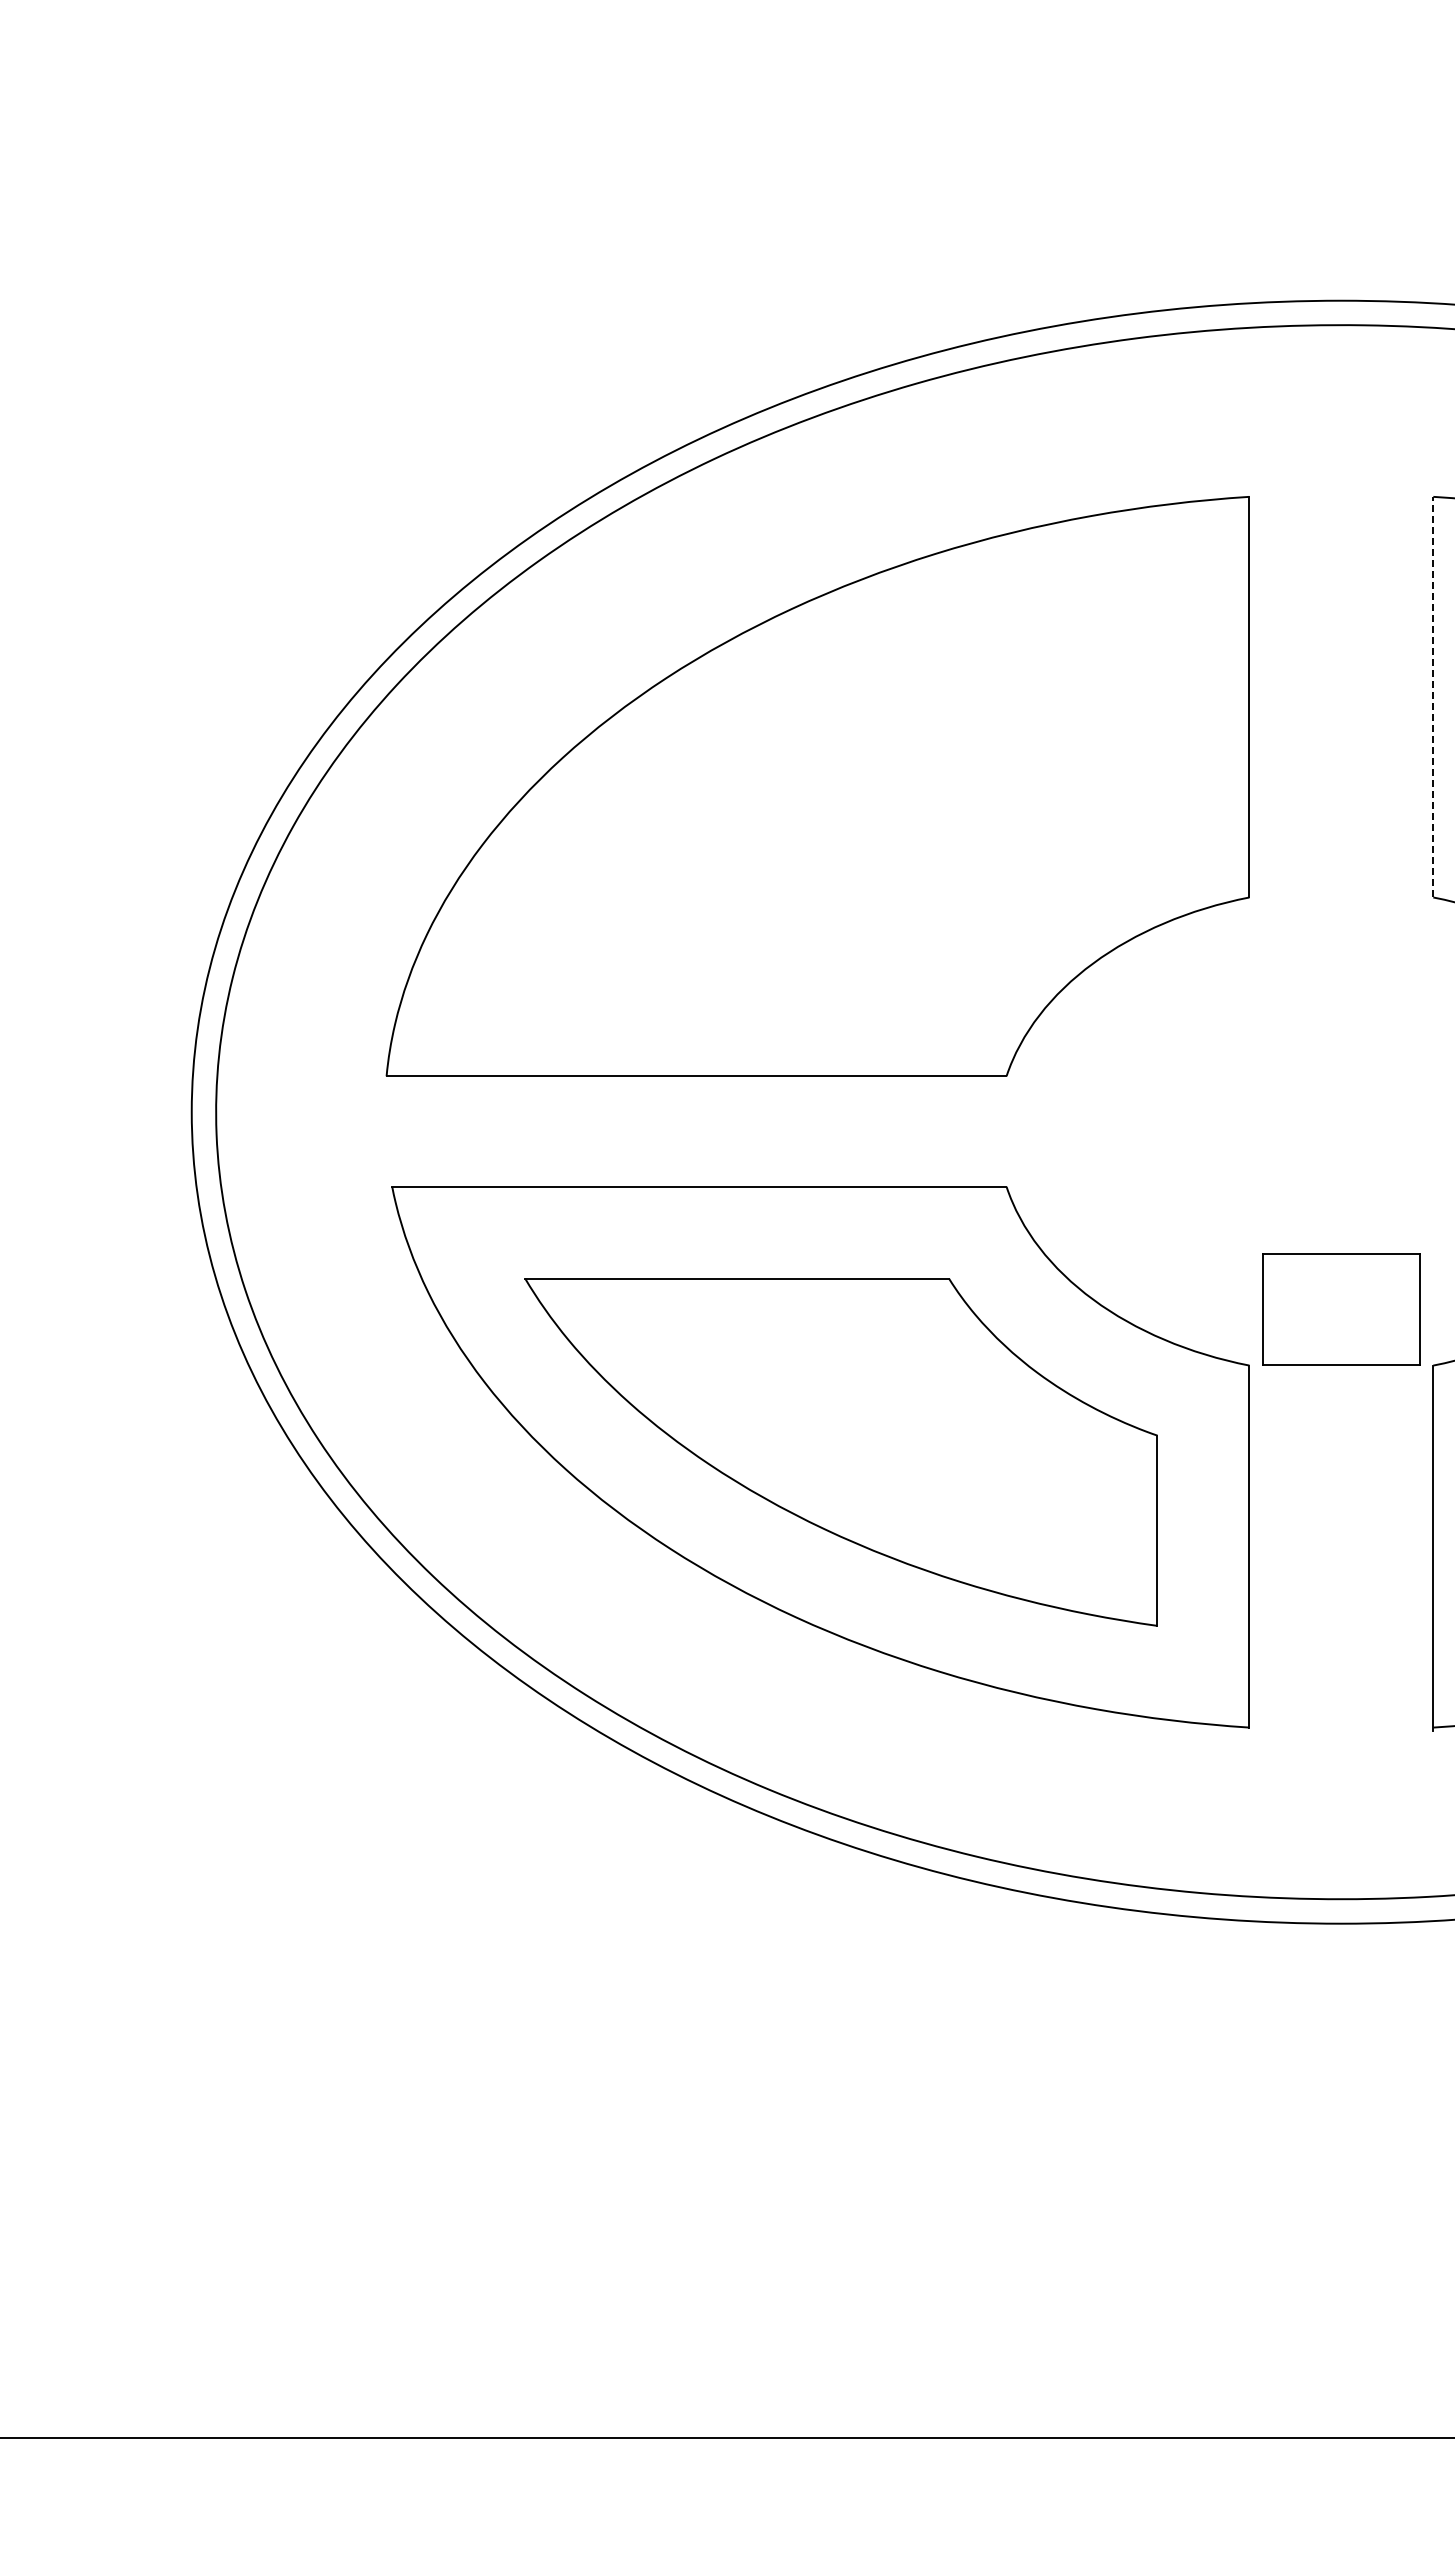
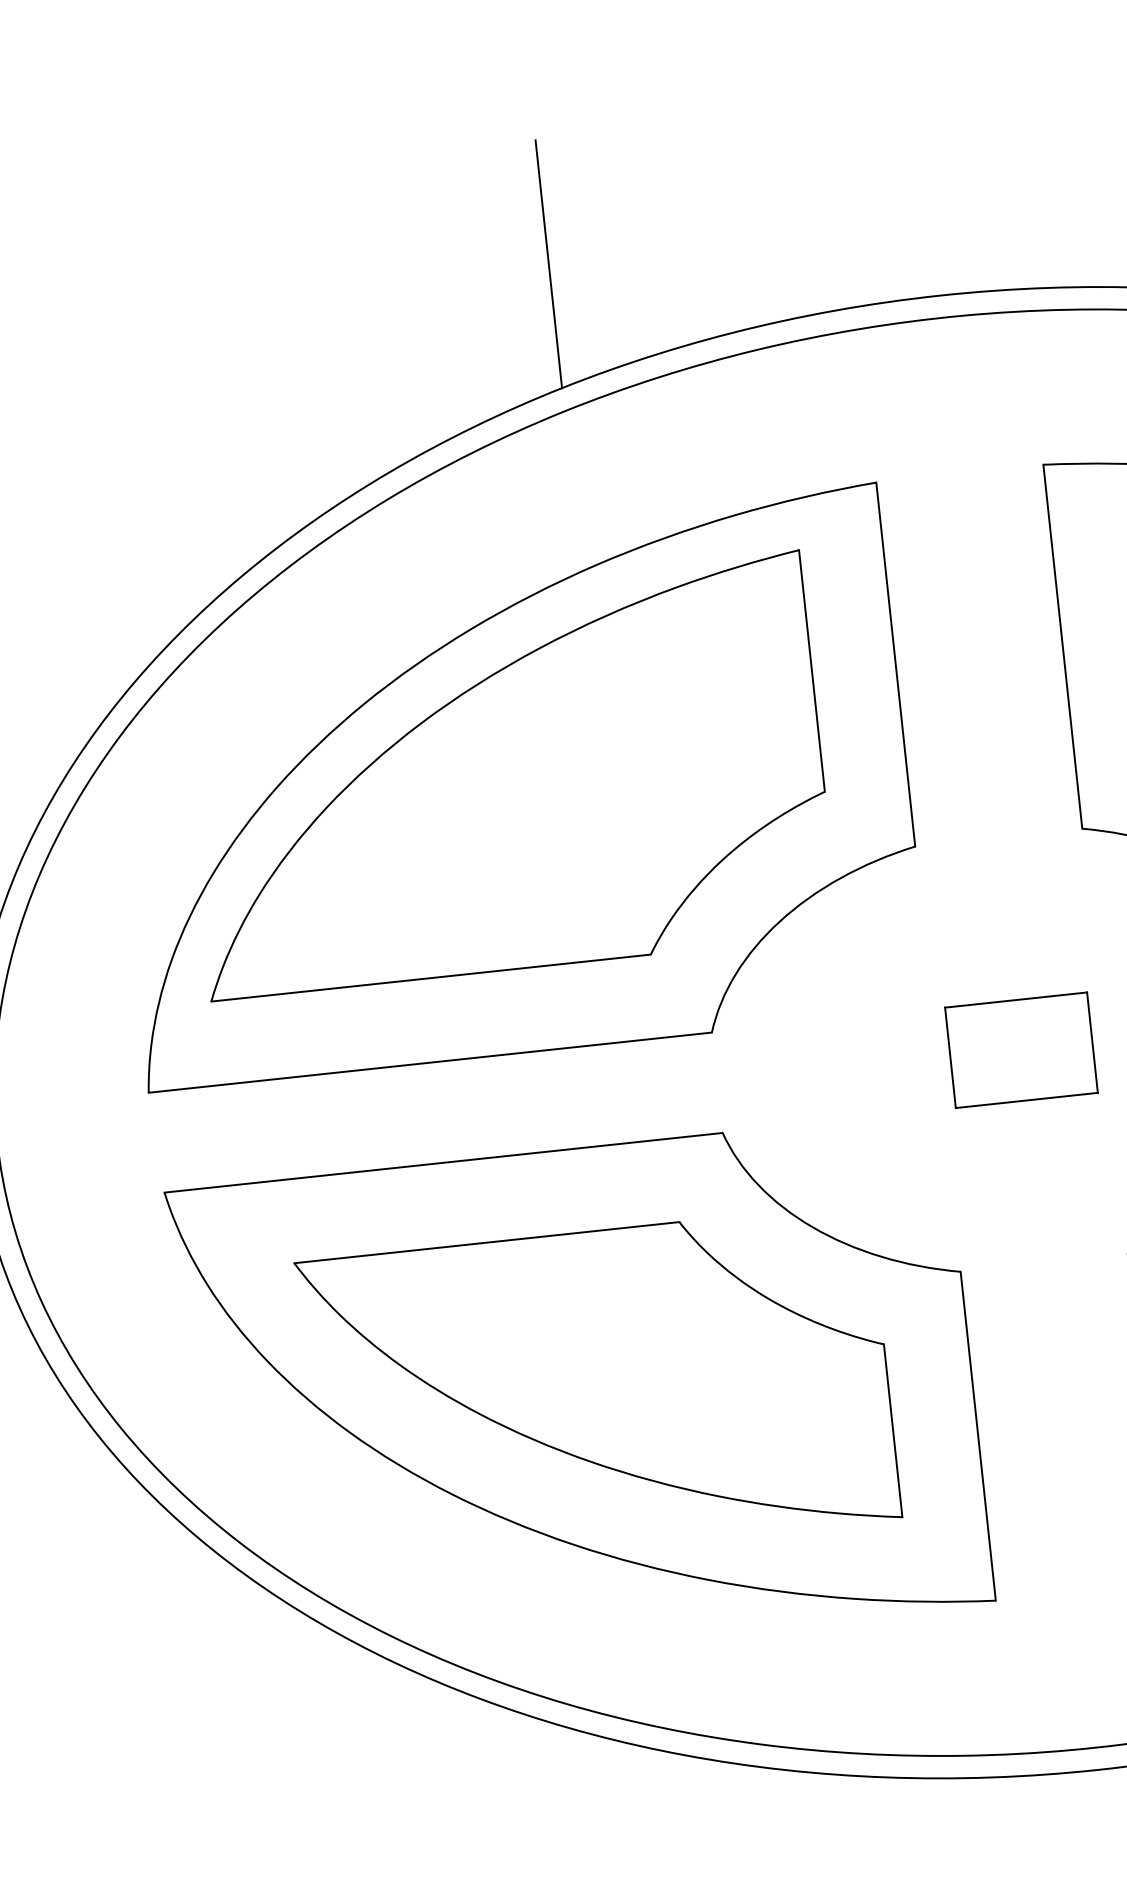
line: (918, 220) -> (548, 263), added
line: (1433, 696) -> (1062, 646), dashed -> solid
part: (810, 772) -> (504, 775), added
part: (1341, 1309) -> (1021, 1050), moved

